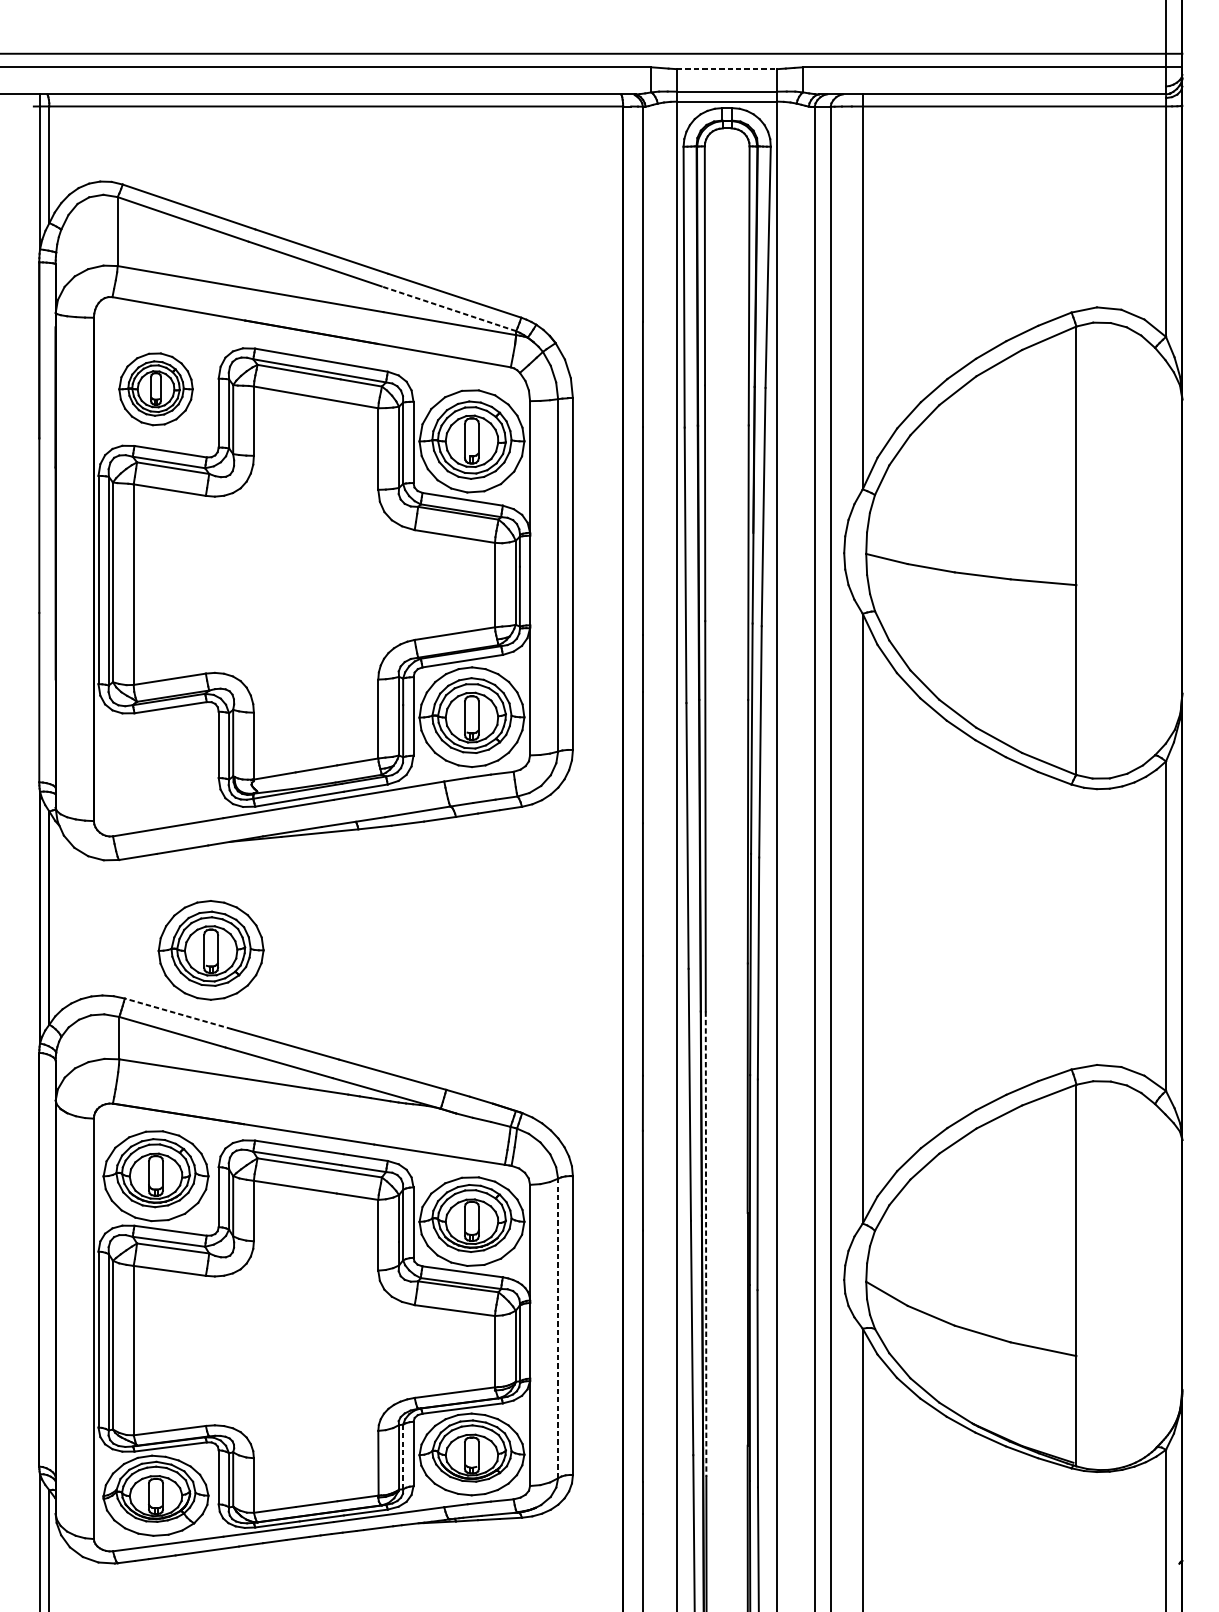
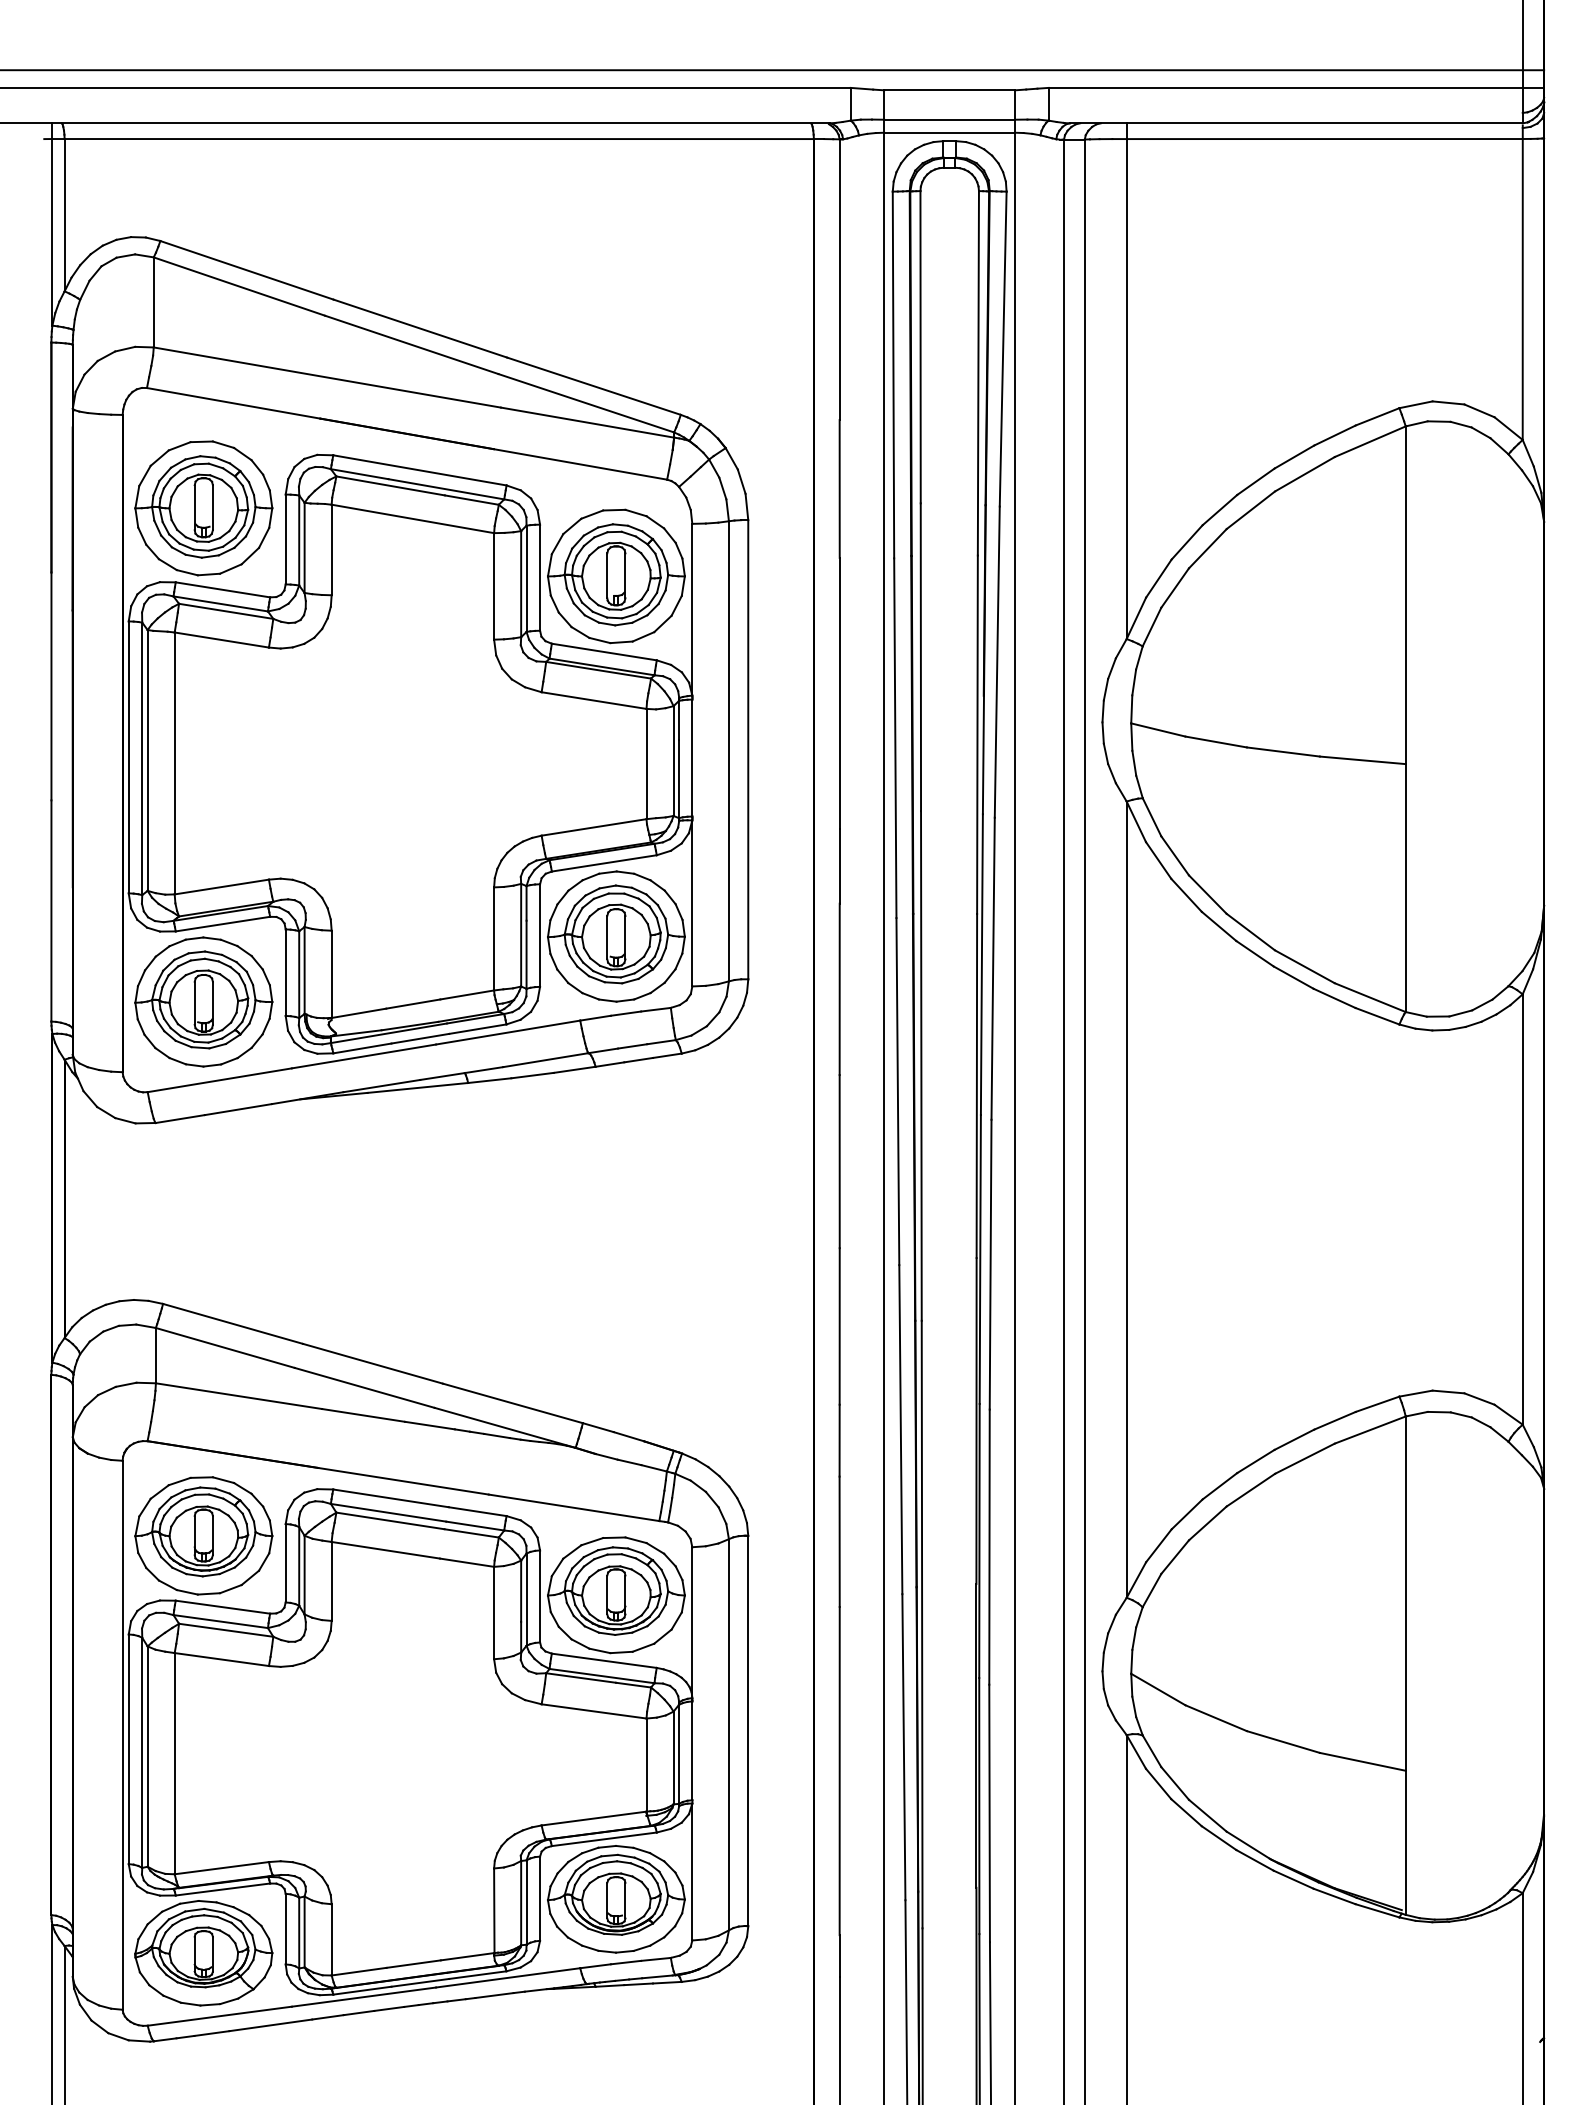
line: (727, 69) -> (950, 90), dashed -> solid
line: (449, 308) -> (586, 403), dashed -> solid
part: (155, 389) -> (203, 508), size x1.43
part: (210, 949) -> (203, 1001), moved
line: (178, 1013) -> (233, 1323), dashed -> solid
line: (706, 1244) -> (922, 1624), dashed -> solid
line: (557, 1328) -> (728, 1734), dashed -> solid
line: (403, 1457) -> (526, 1903), dashed -> solid

